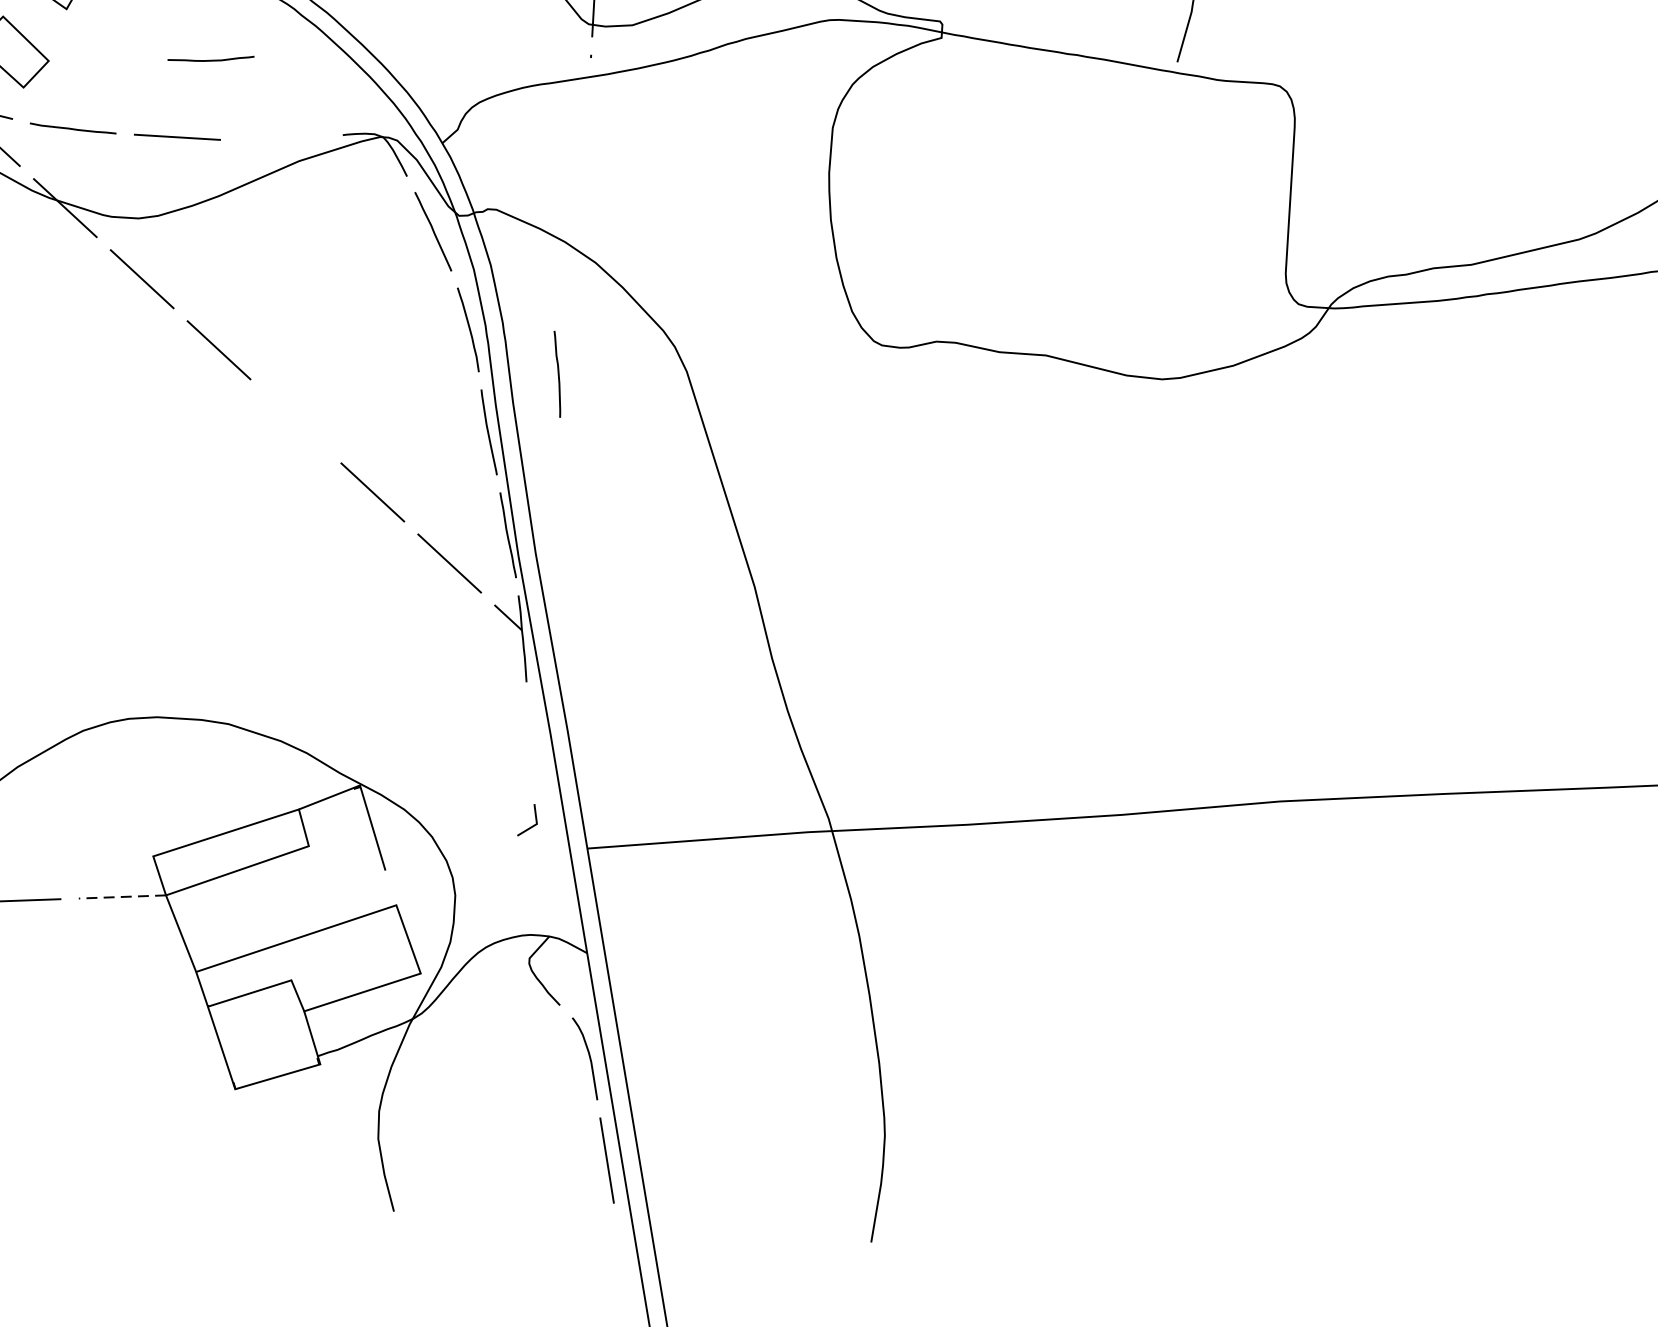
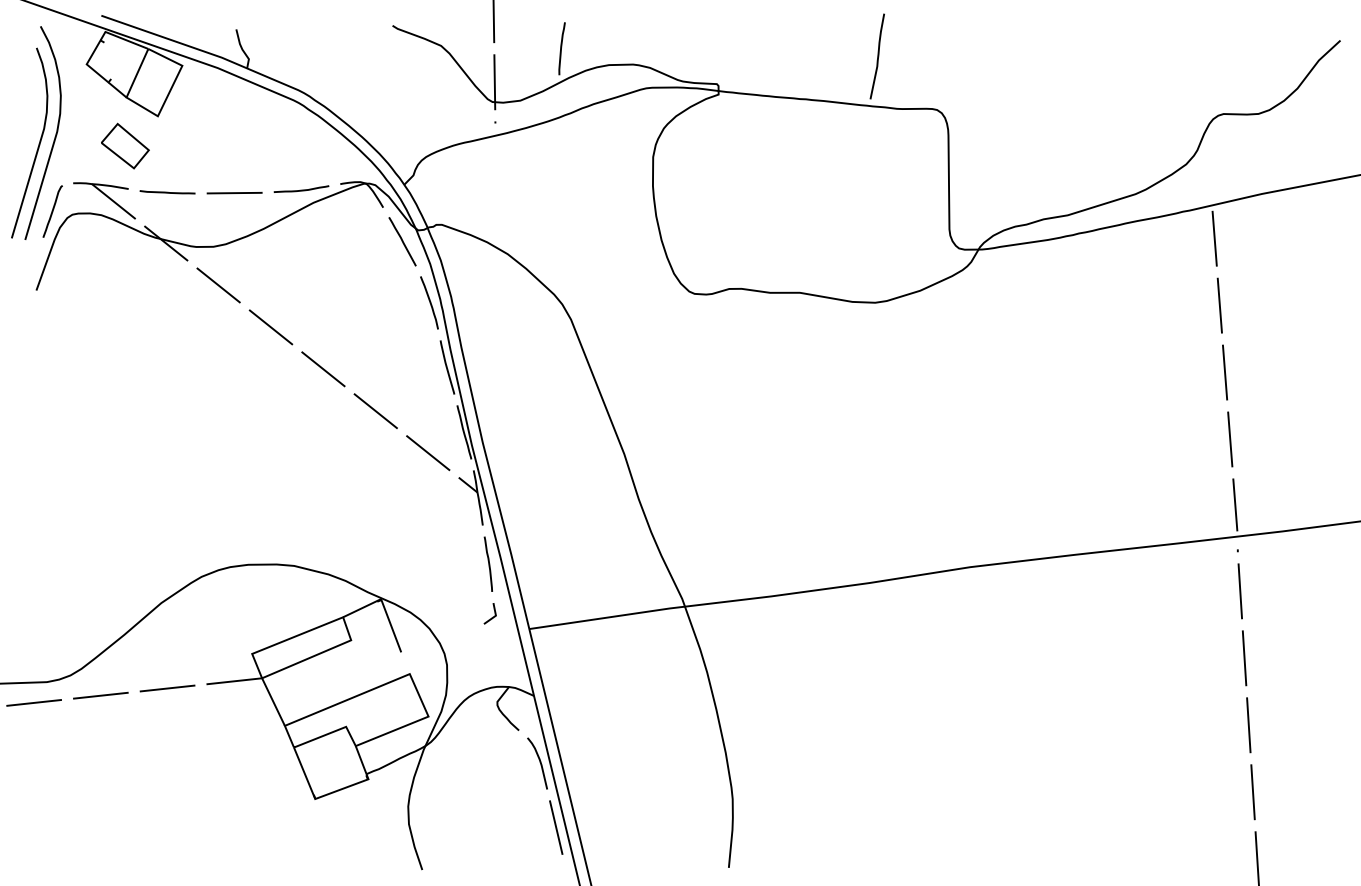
curve: (210, 58) -> (301, 189), moved
line: (557, 373) -> (488, 563), moved
line: (296, 421) -> (323, 369), added
line: (122, 897) -> (234, 681), dashed -> solid

